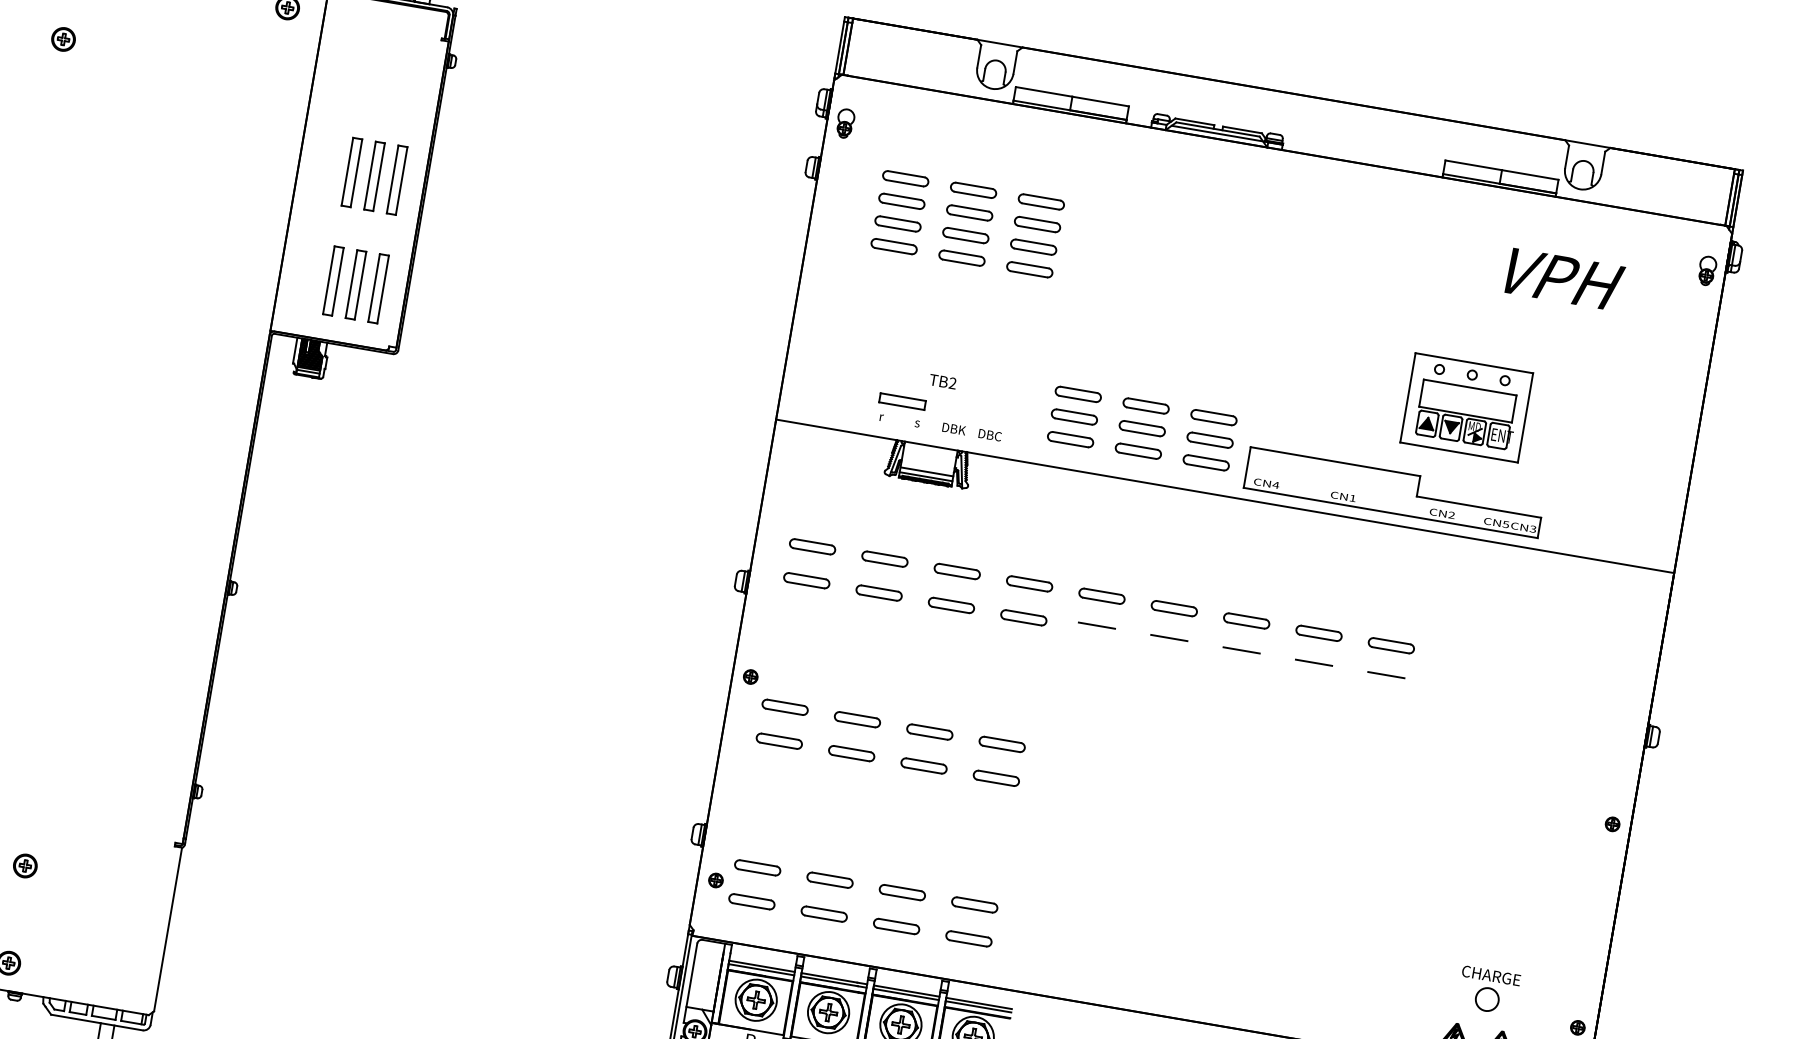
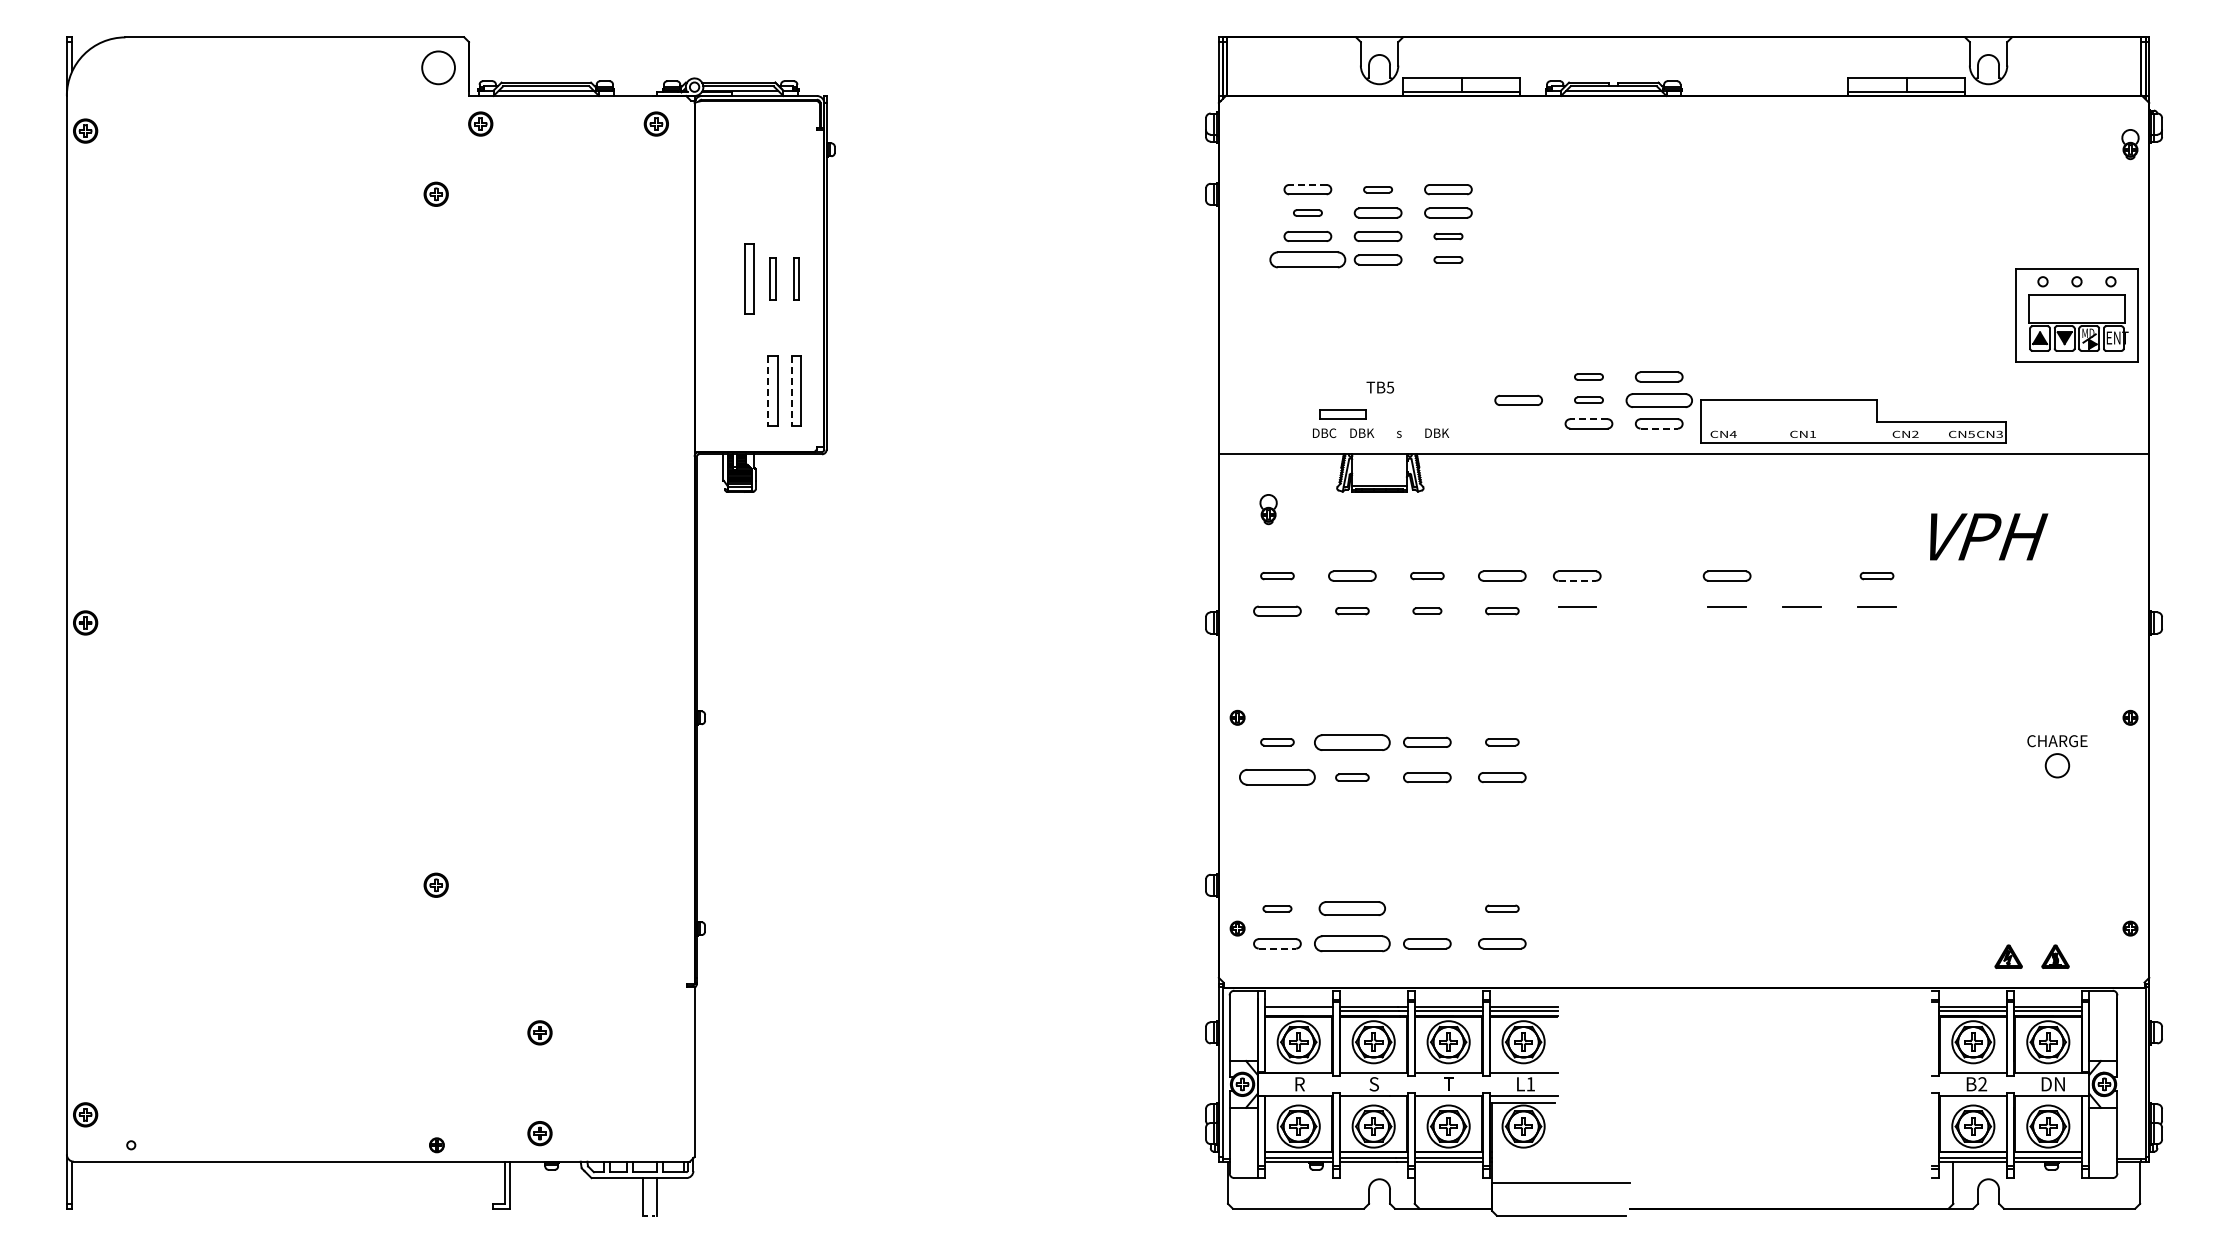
part: (845, 123) -> (1268, 509), moved
line: (906, 173) -> (1307, 184), solid -> dashed
part: (374, 176) -> (772, 278), size x0.6
part: (397, 180) -> (796, 278), size x0.6
part: (972, 190) -> (1377, 189), size x0.6
part: (901, 200) -> (1307, 212), size x0.6
part: (893, 246) -> (1307, 259), size x1.6
part: (1033, 247) -> (1448, 236), size x0.6
part: (1029, 269) -> (1448, 259), size x0.6
text: (1565, 279) -> (1989, 536), moved
part: (333, 280) -> (749, 390), removed
line: (351, 284) -> (768, 391), solid -> dashed
line: (373, 288) -> (791, 391), solid -> dashed
text: (952, 383) -> (1390, 387), TB2 -> TB5
part: (1078, 393) -> (1518, 376), removed
part: (1145, 405) -> (1588, 376), size x0.6
part: (1466, 407) -> (2076, 315), moved
text: (881, 416) -> (1324, 433), r -> DBC
text: (918, 423) -> (1362, 433), s -> DBK
part: (1141, 427) -> (1588, 399), size x0.6
text: (954, 428) -> (1399, 432), DBK -> s
text: (998, 435) -> (1445, 432), DBC -> DBK
part: (1070, 439) -> (1518, 423), removed
part: (1209, 439) -> (1658, 399), size x1.4
line: (1138, 446) -> (1588, 419), solid -> dashed
line: (1205, 467) -> (1659, 428), solid -> dashed
line: (926, 472) -> (1379, 481), removed
part: (812, 546) -> (1277, 575), size x0.7
part: (957, 570) -> (1427, 575), size x0.7
part: (879, 592) -> (1352, 610), size x0.7
line: (1101, 600) -> (1577, 580), solid -> dashed
part: (951, 604) -> (1427, 610), size x0.6
part: (1173, 607) -> (1651, 575), removed
part: (1024, 617) -> (1502, 610), size x0.7
part: (1318, 632) -> (1801, 575), removed
line: (1168, 637) -> (1651, 606), removed
part: (1390, 645) -> (1876, 575), size x0.7
part: (785, 706) -> (1277, 741), size x0.7
part: (857, 718) -> (1352, 741), size x1.6
part: (779, 741) -> (1277, 777), size x1.6
part: (1002, 743) -> (1502, 741), size x0.7
part: (851, 753) -> (1352, 777), size x0.7
part: (757, 867) -> (1277, 908), size x0.6
part: (830, 880) -> (1352, 908), size x1.4
part: (902, 892) -> (1427, 908), removed
part: (974, 904) -> (1502, 908), size x0.7
line: (751, 906) -> (1277, 948), solid -> dashed
part: (824, 913) -> (1352, 943), size x1.6
line: (761, 969) -> (1298, 1010), removed
part: (1488, 990) -> (2057, 756), moved

